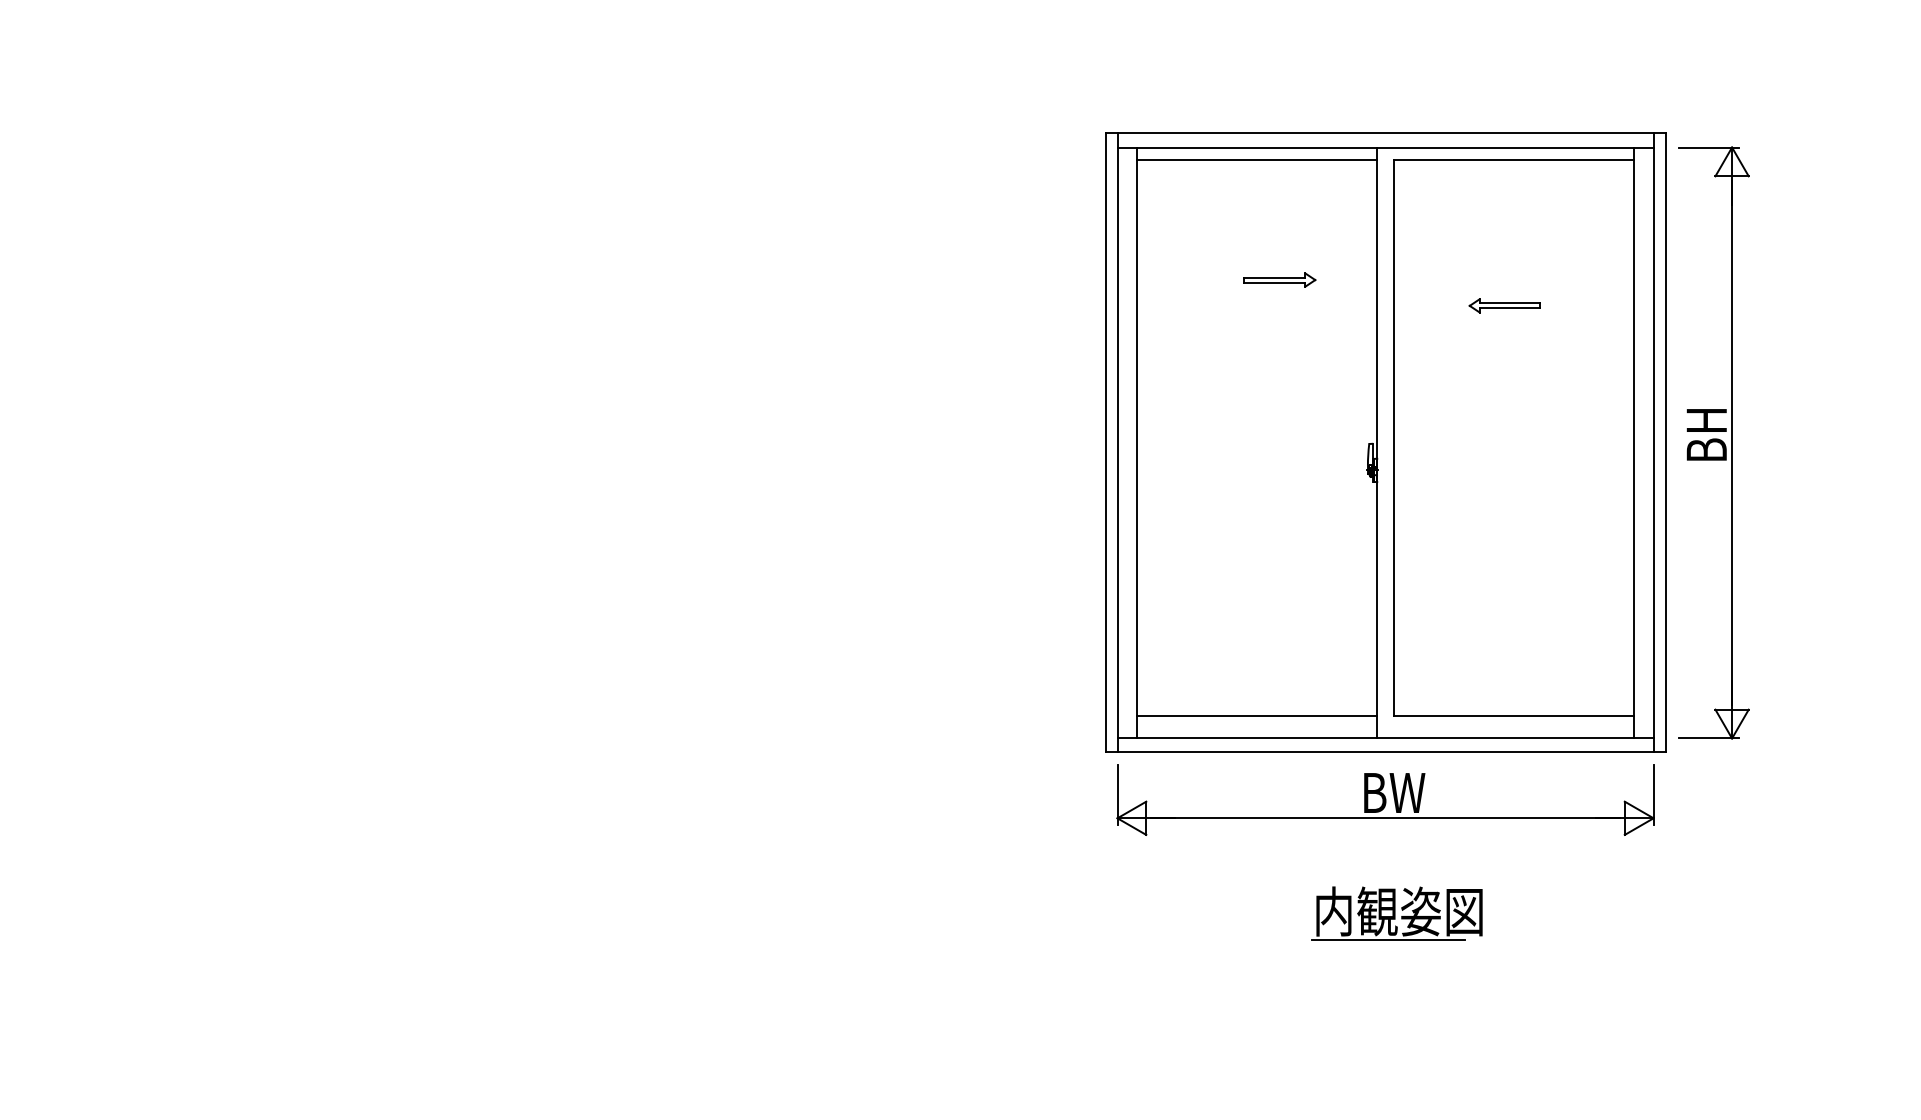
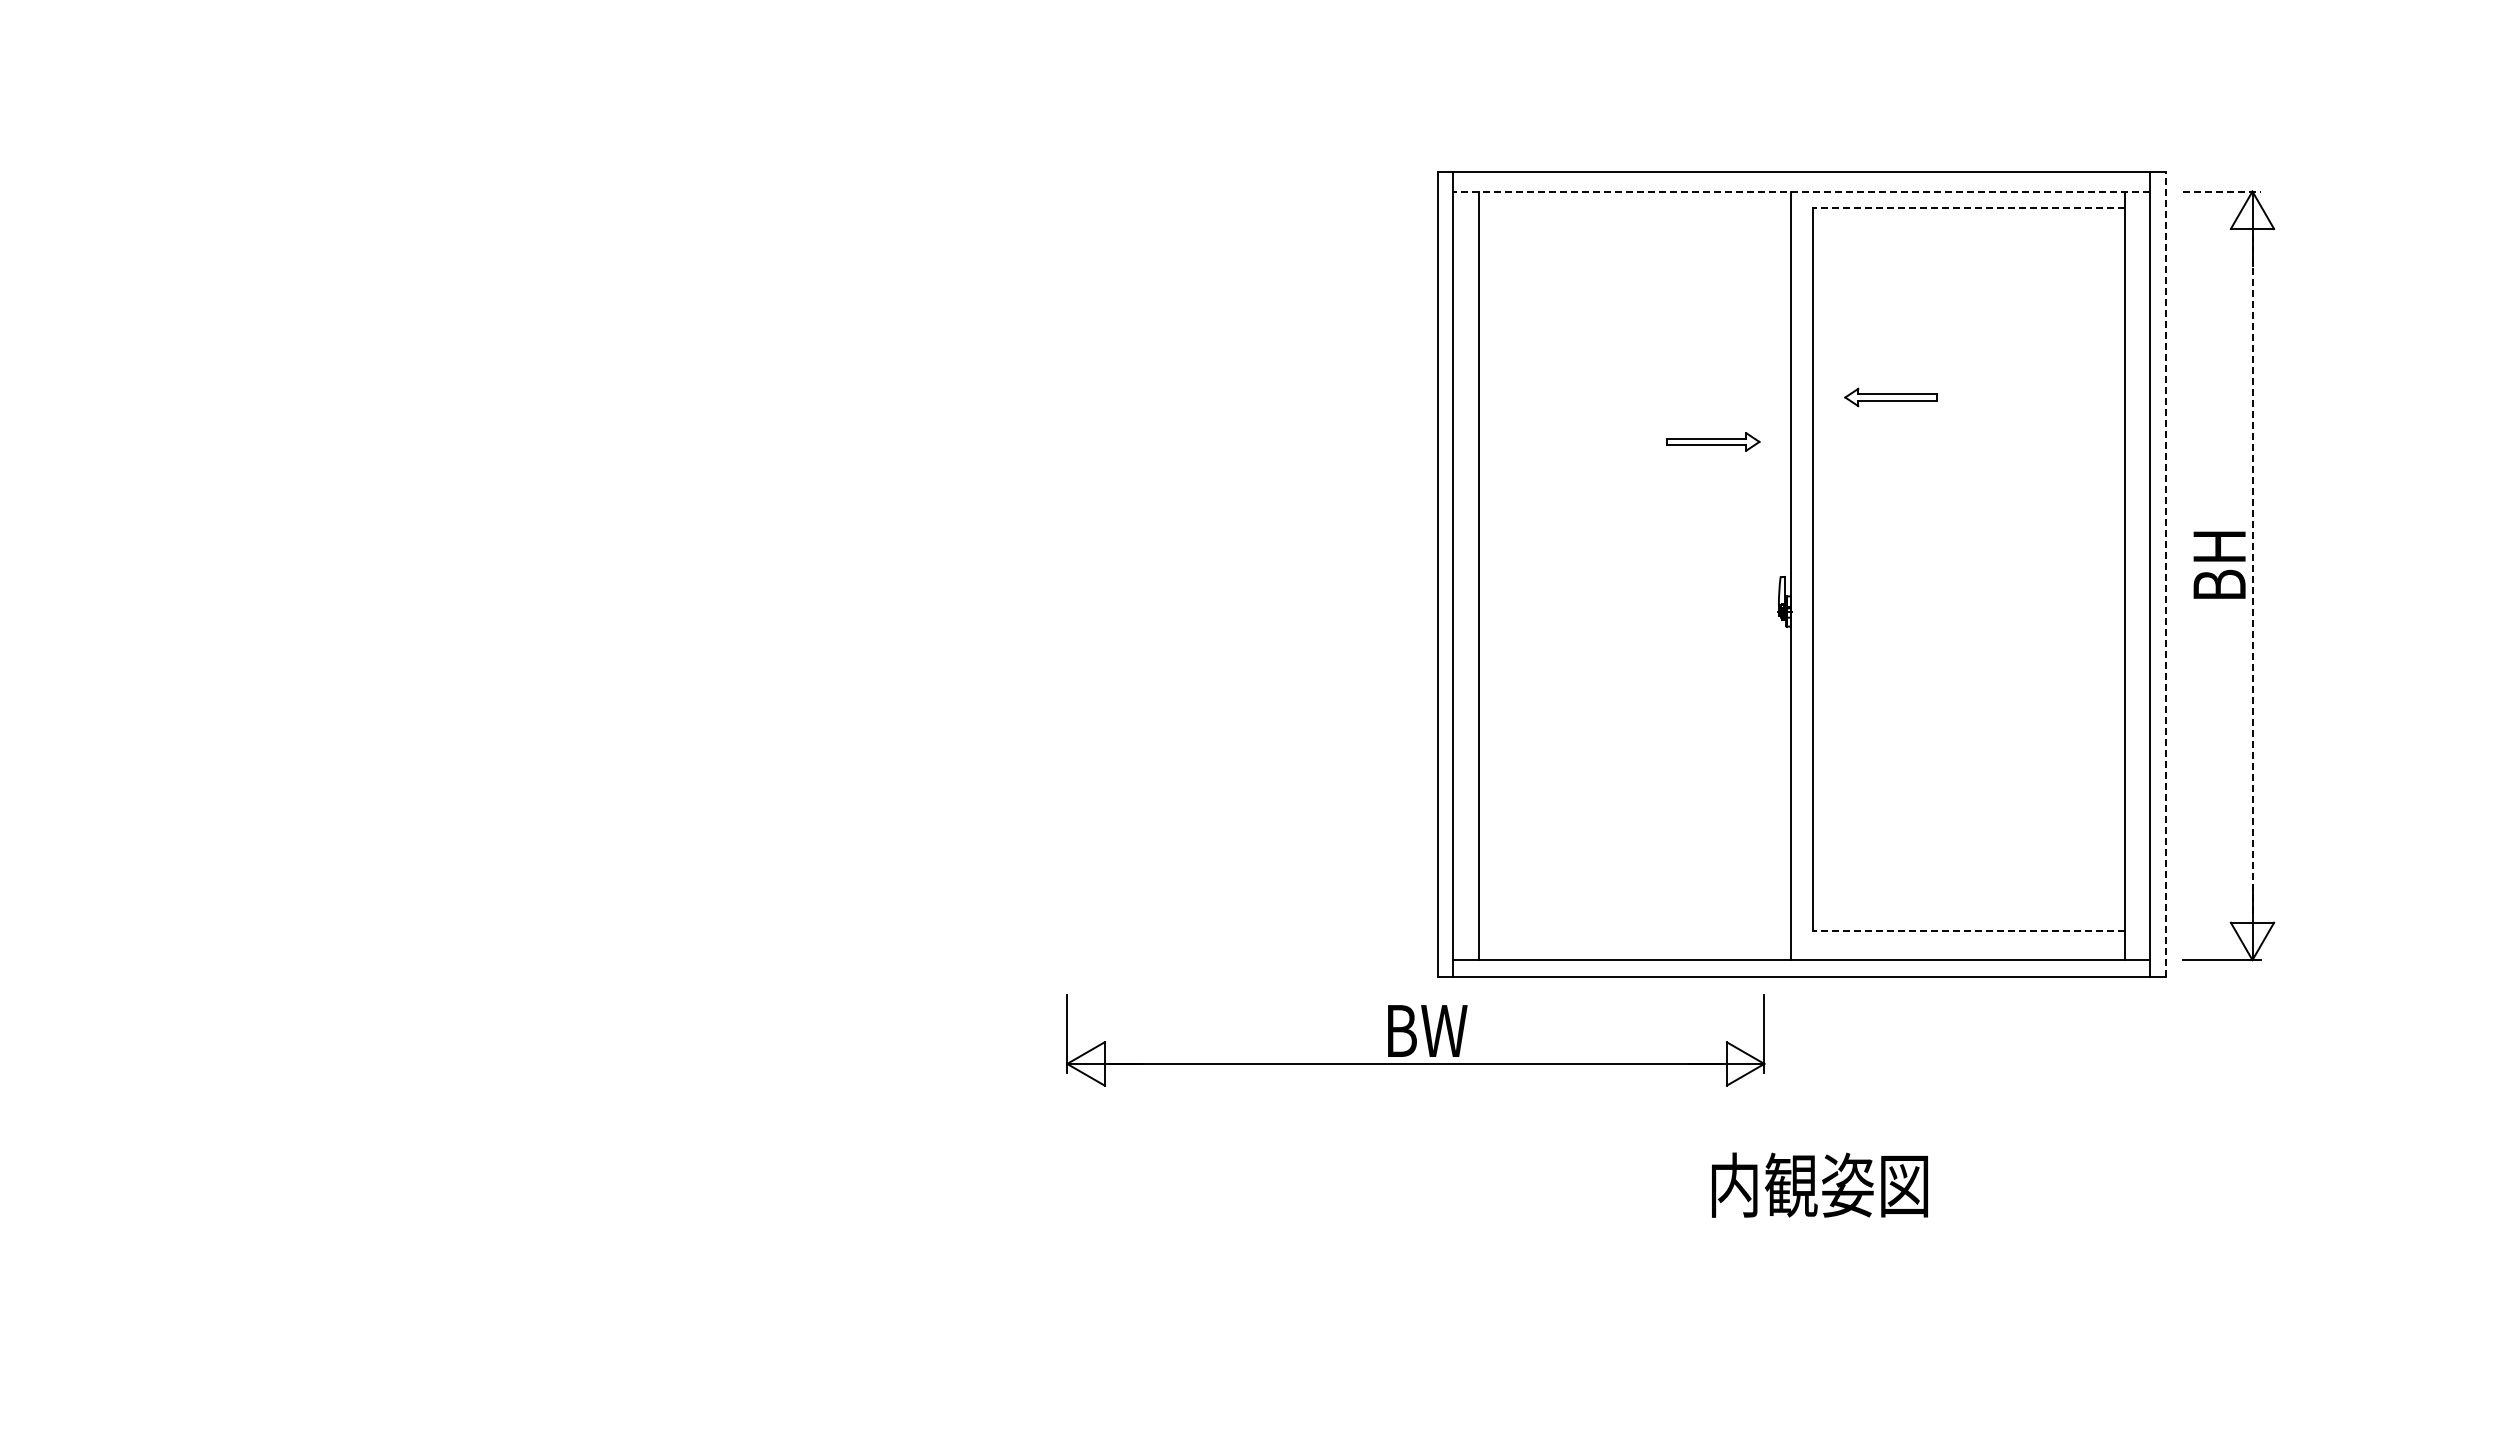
line: (1385, 147) -> (1801, 191), solid -> dashed
line: (1709, 147) -> (2222, 191), solid -> dashed
line: (1256, 160) -> (1634, 208), removed
line: (1513, 160) -> (1968, 208), solid -> dashed
part: (1279, 279) -> (1713, 441), moved
part: (1504, 305) -> (1890, 397), moved
line: (1665, 441) -> (2165, 574), solid -> dashed
line: (1732, 443) -> (2252, 576), solid -> dashed
line: (1256, 716) -> (1634, 931), removed
line: (1513, 716) -> (1968, 931), solid -> dashed
part: (1385, 800) -> (1415, 1040), moved
line: (1388, 940) -> (1805, 1222), removed

